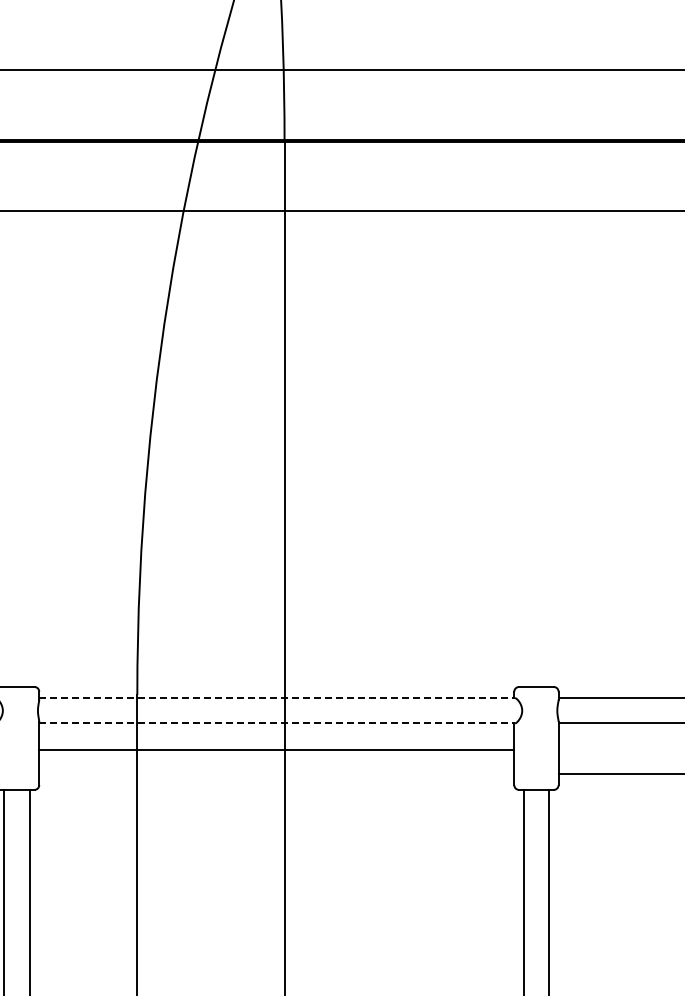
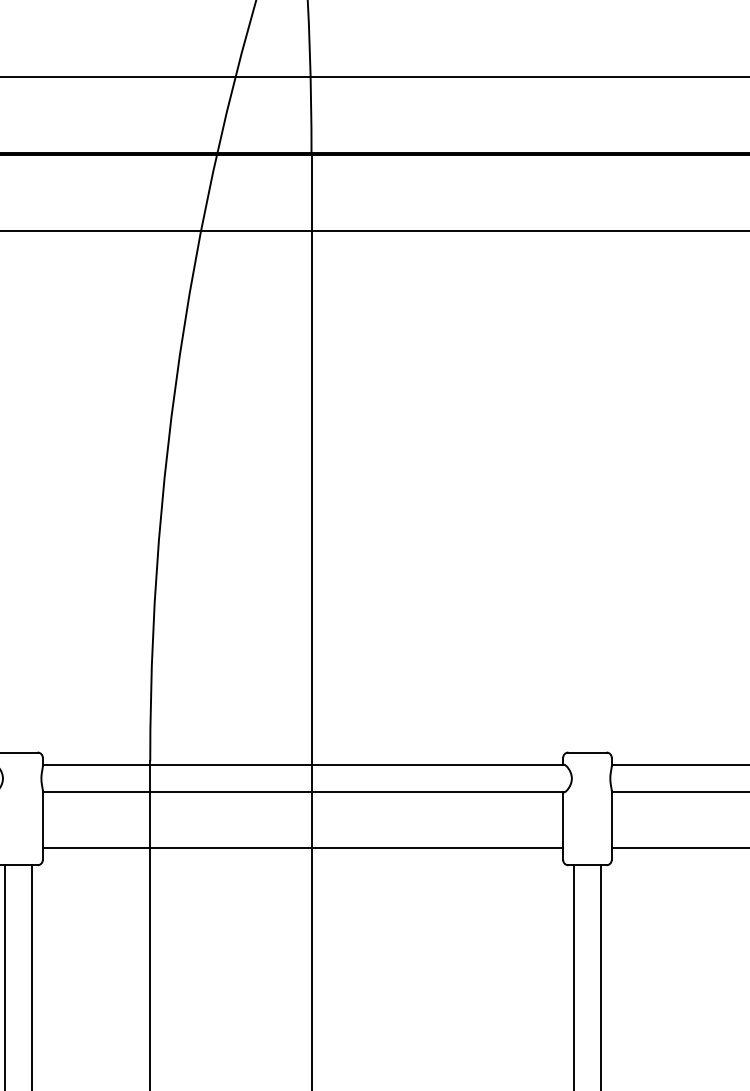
line: (277, 698) -> (303, 765), dashed -> solid
line: (277, 723) -> (303, 792), dashed -> solid
line: (276, 750) -> (302, 848), moved

